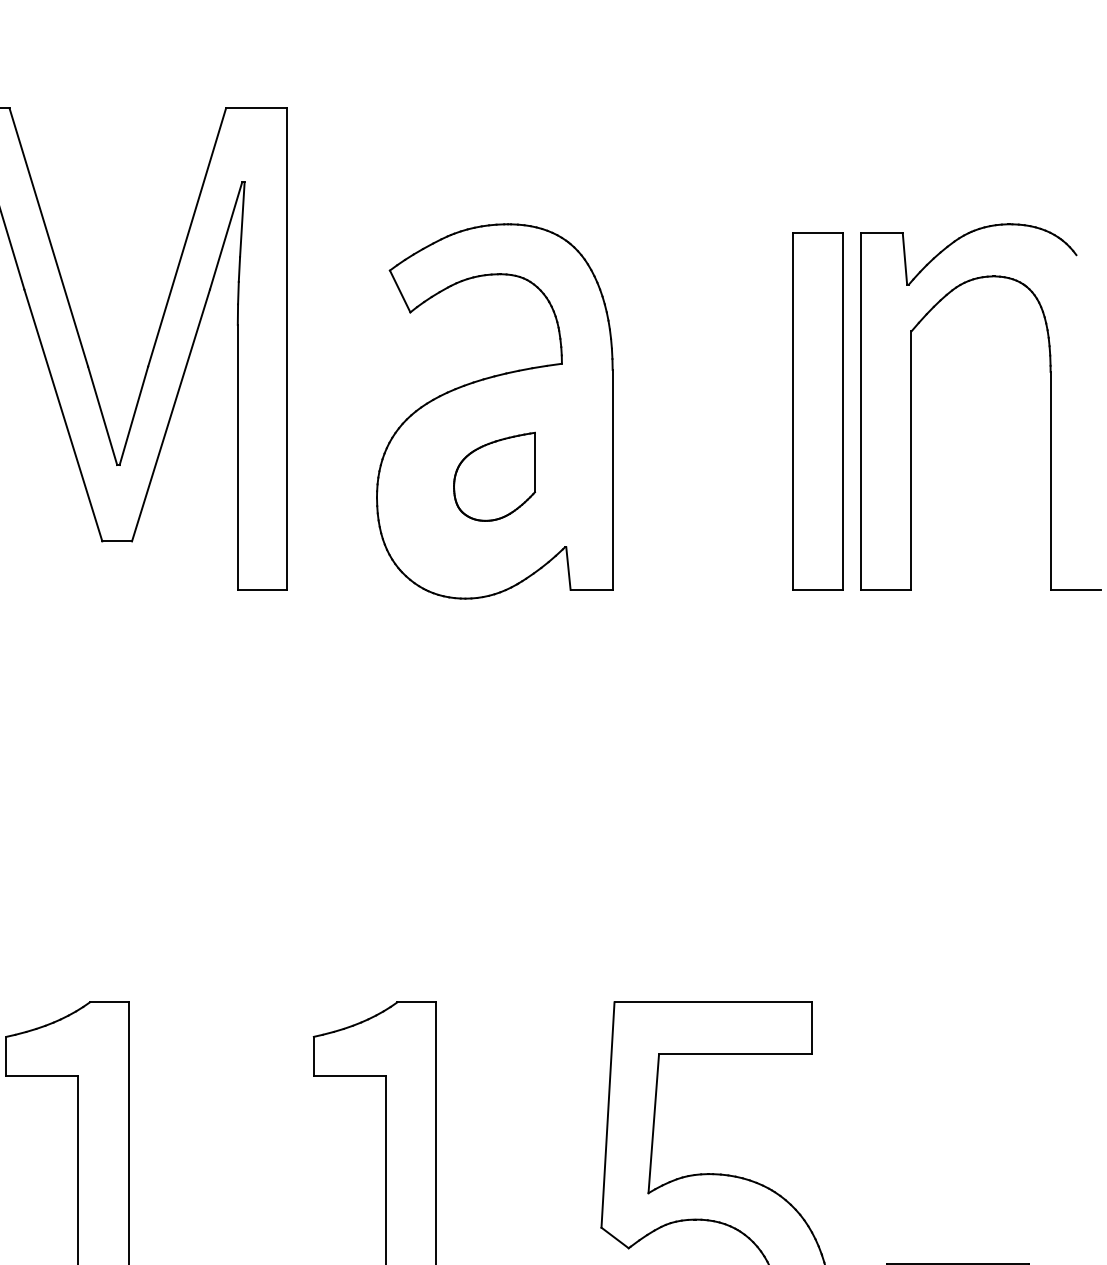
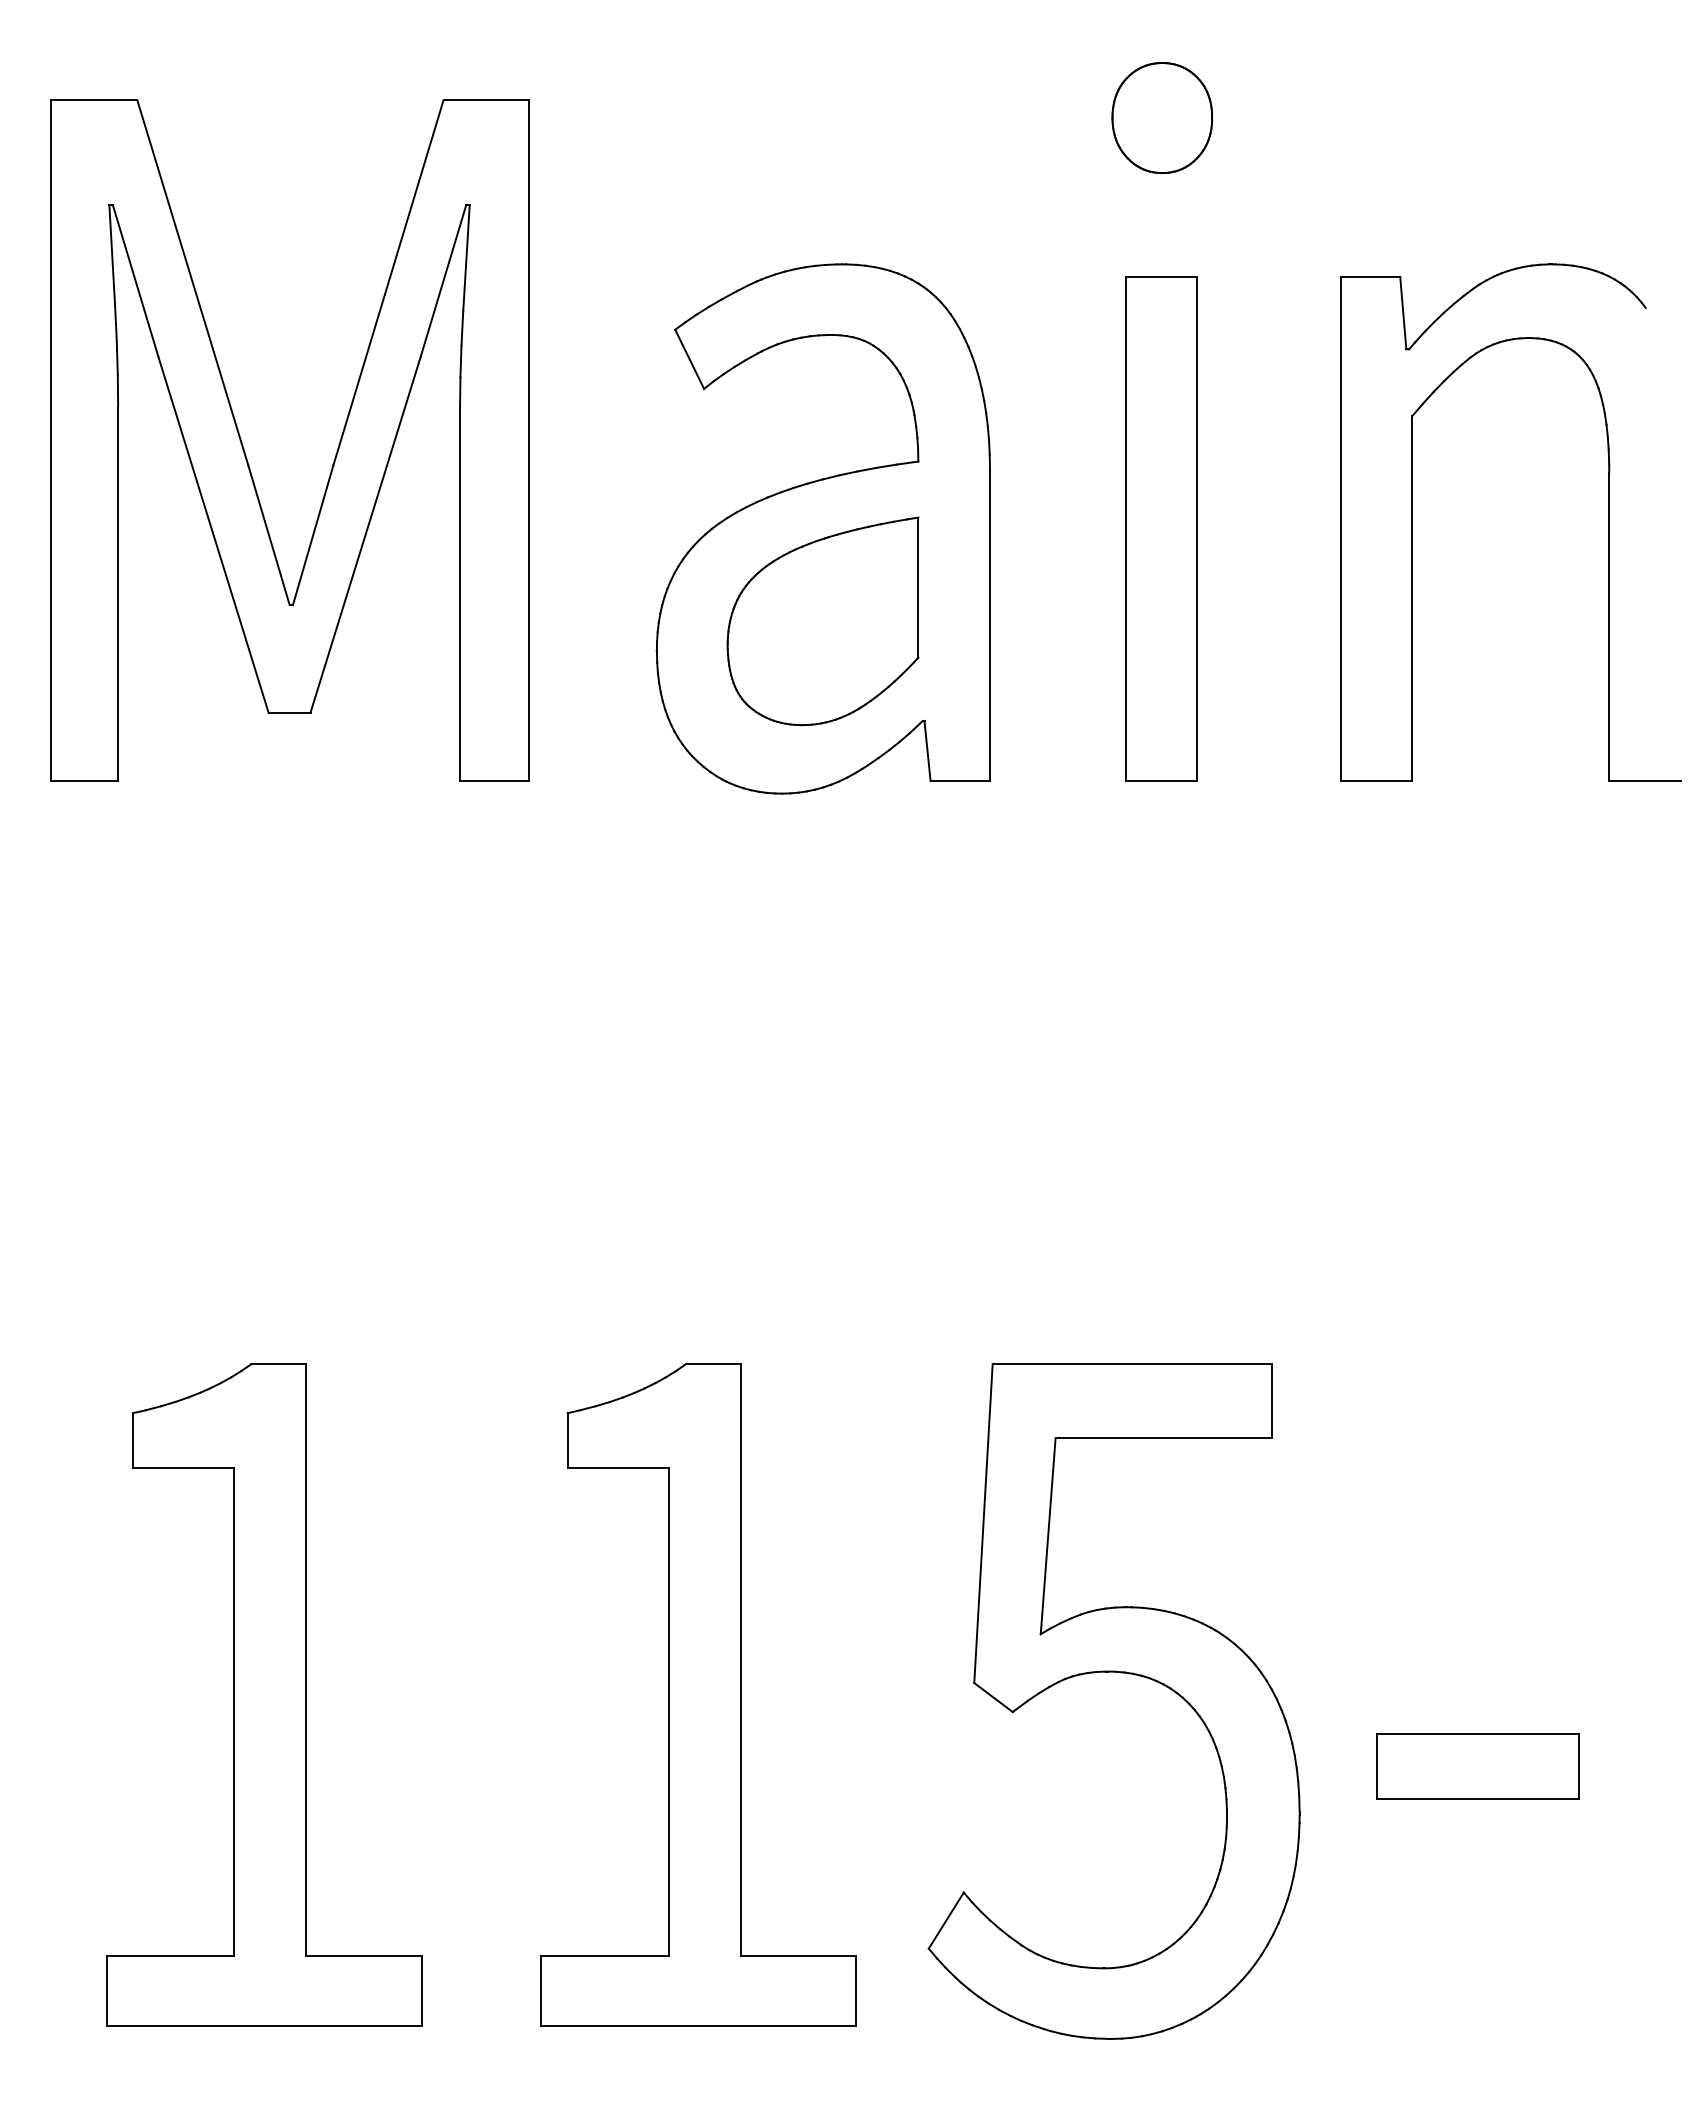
part: (734, 120) -> (1162, 117), added
part: (818, 411) -> (1161, 528), moved
part: (494, 476) -> (822, 621), size x1.67

